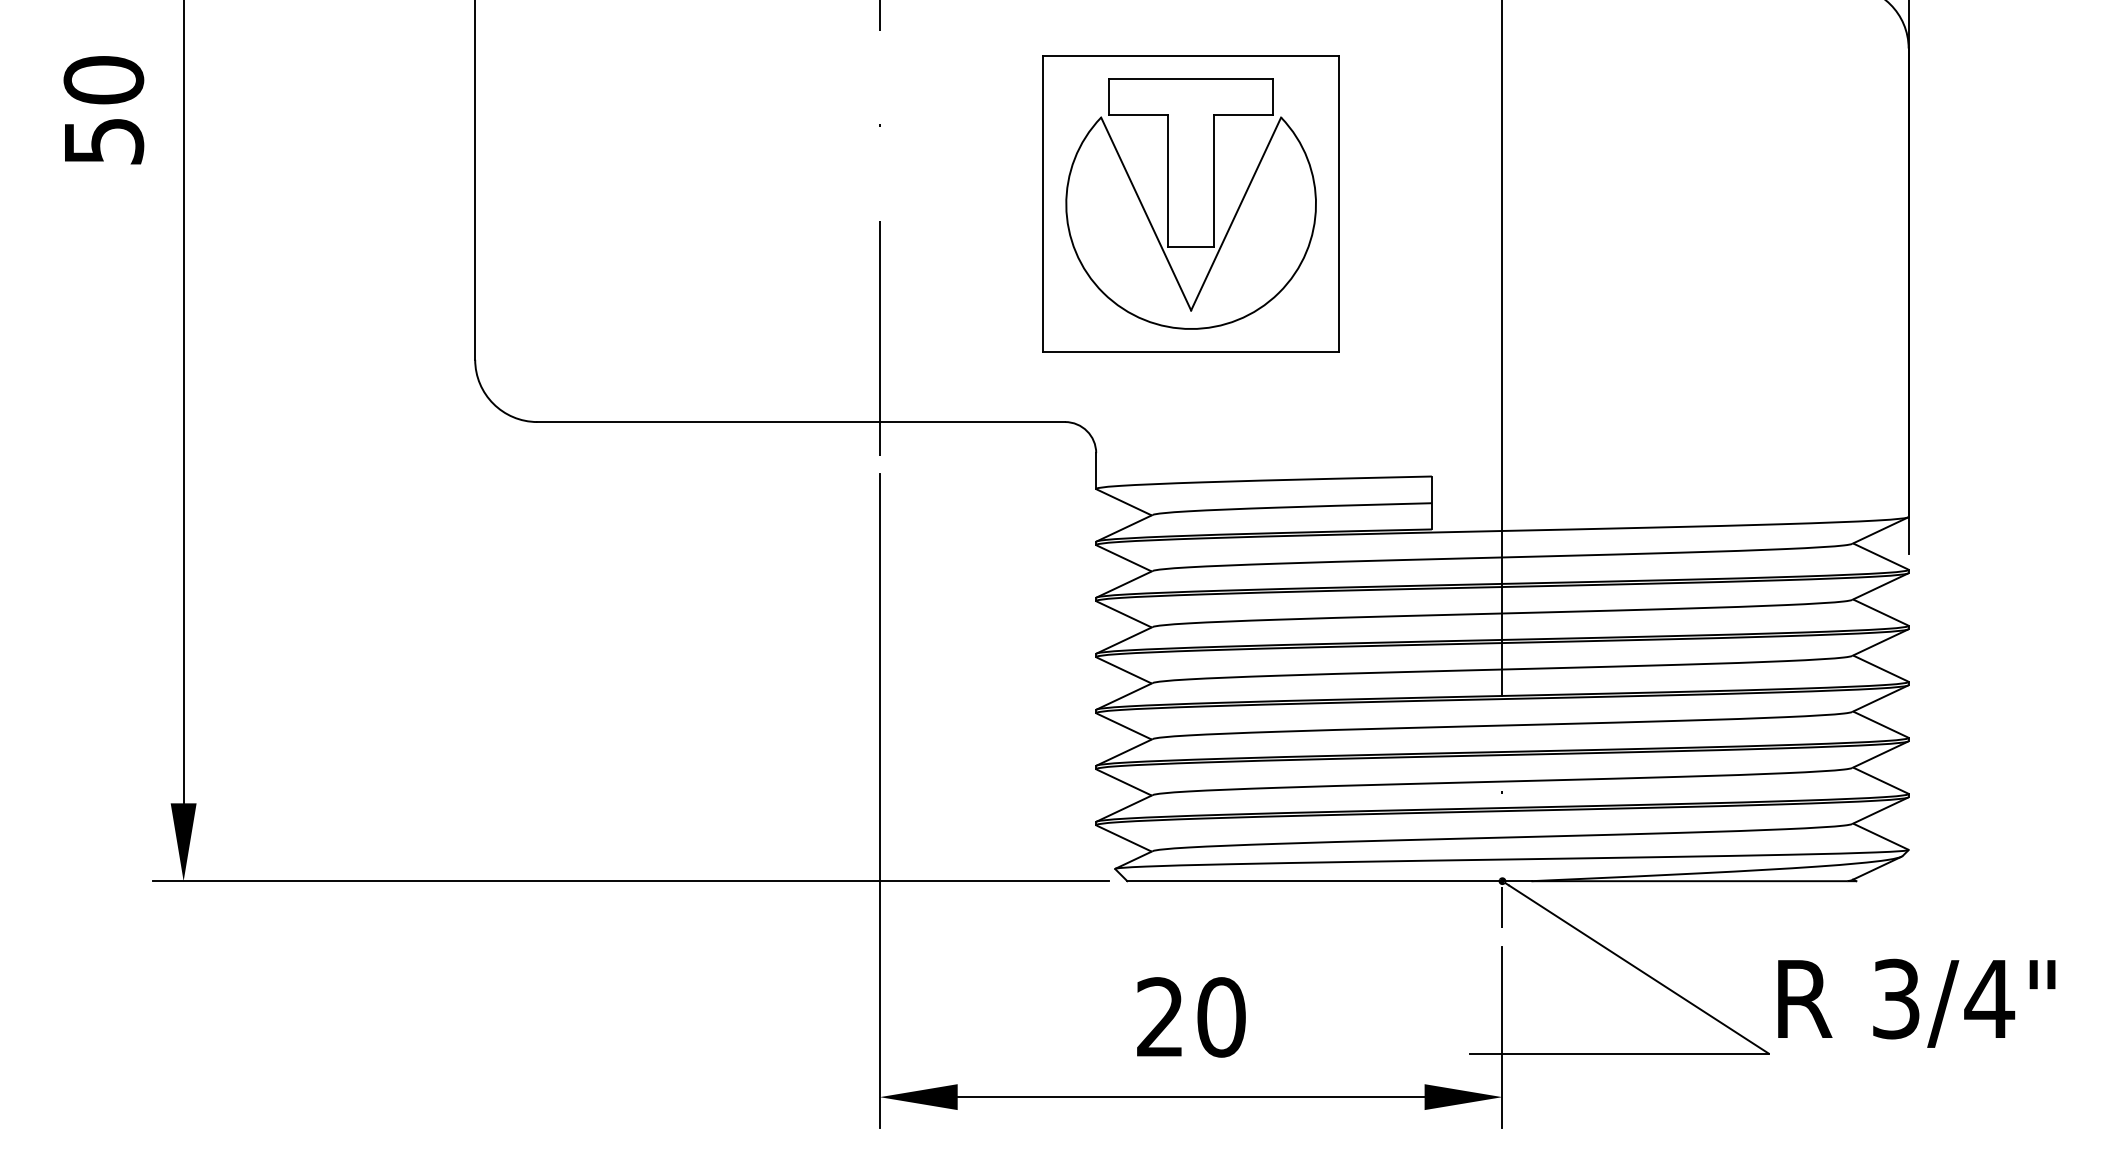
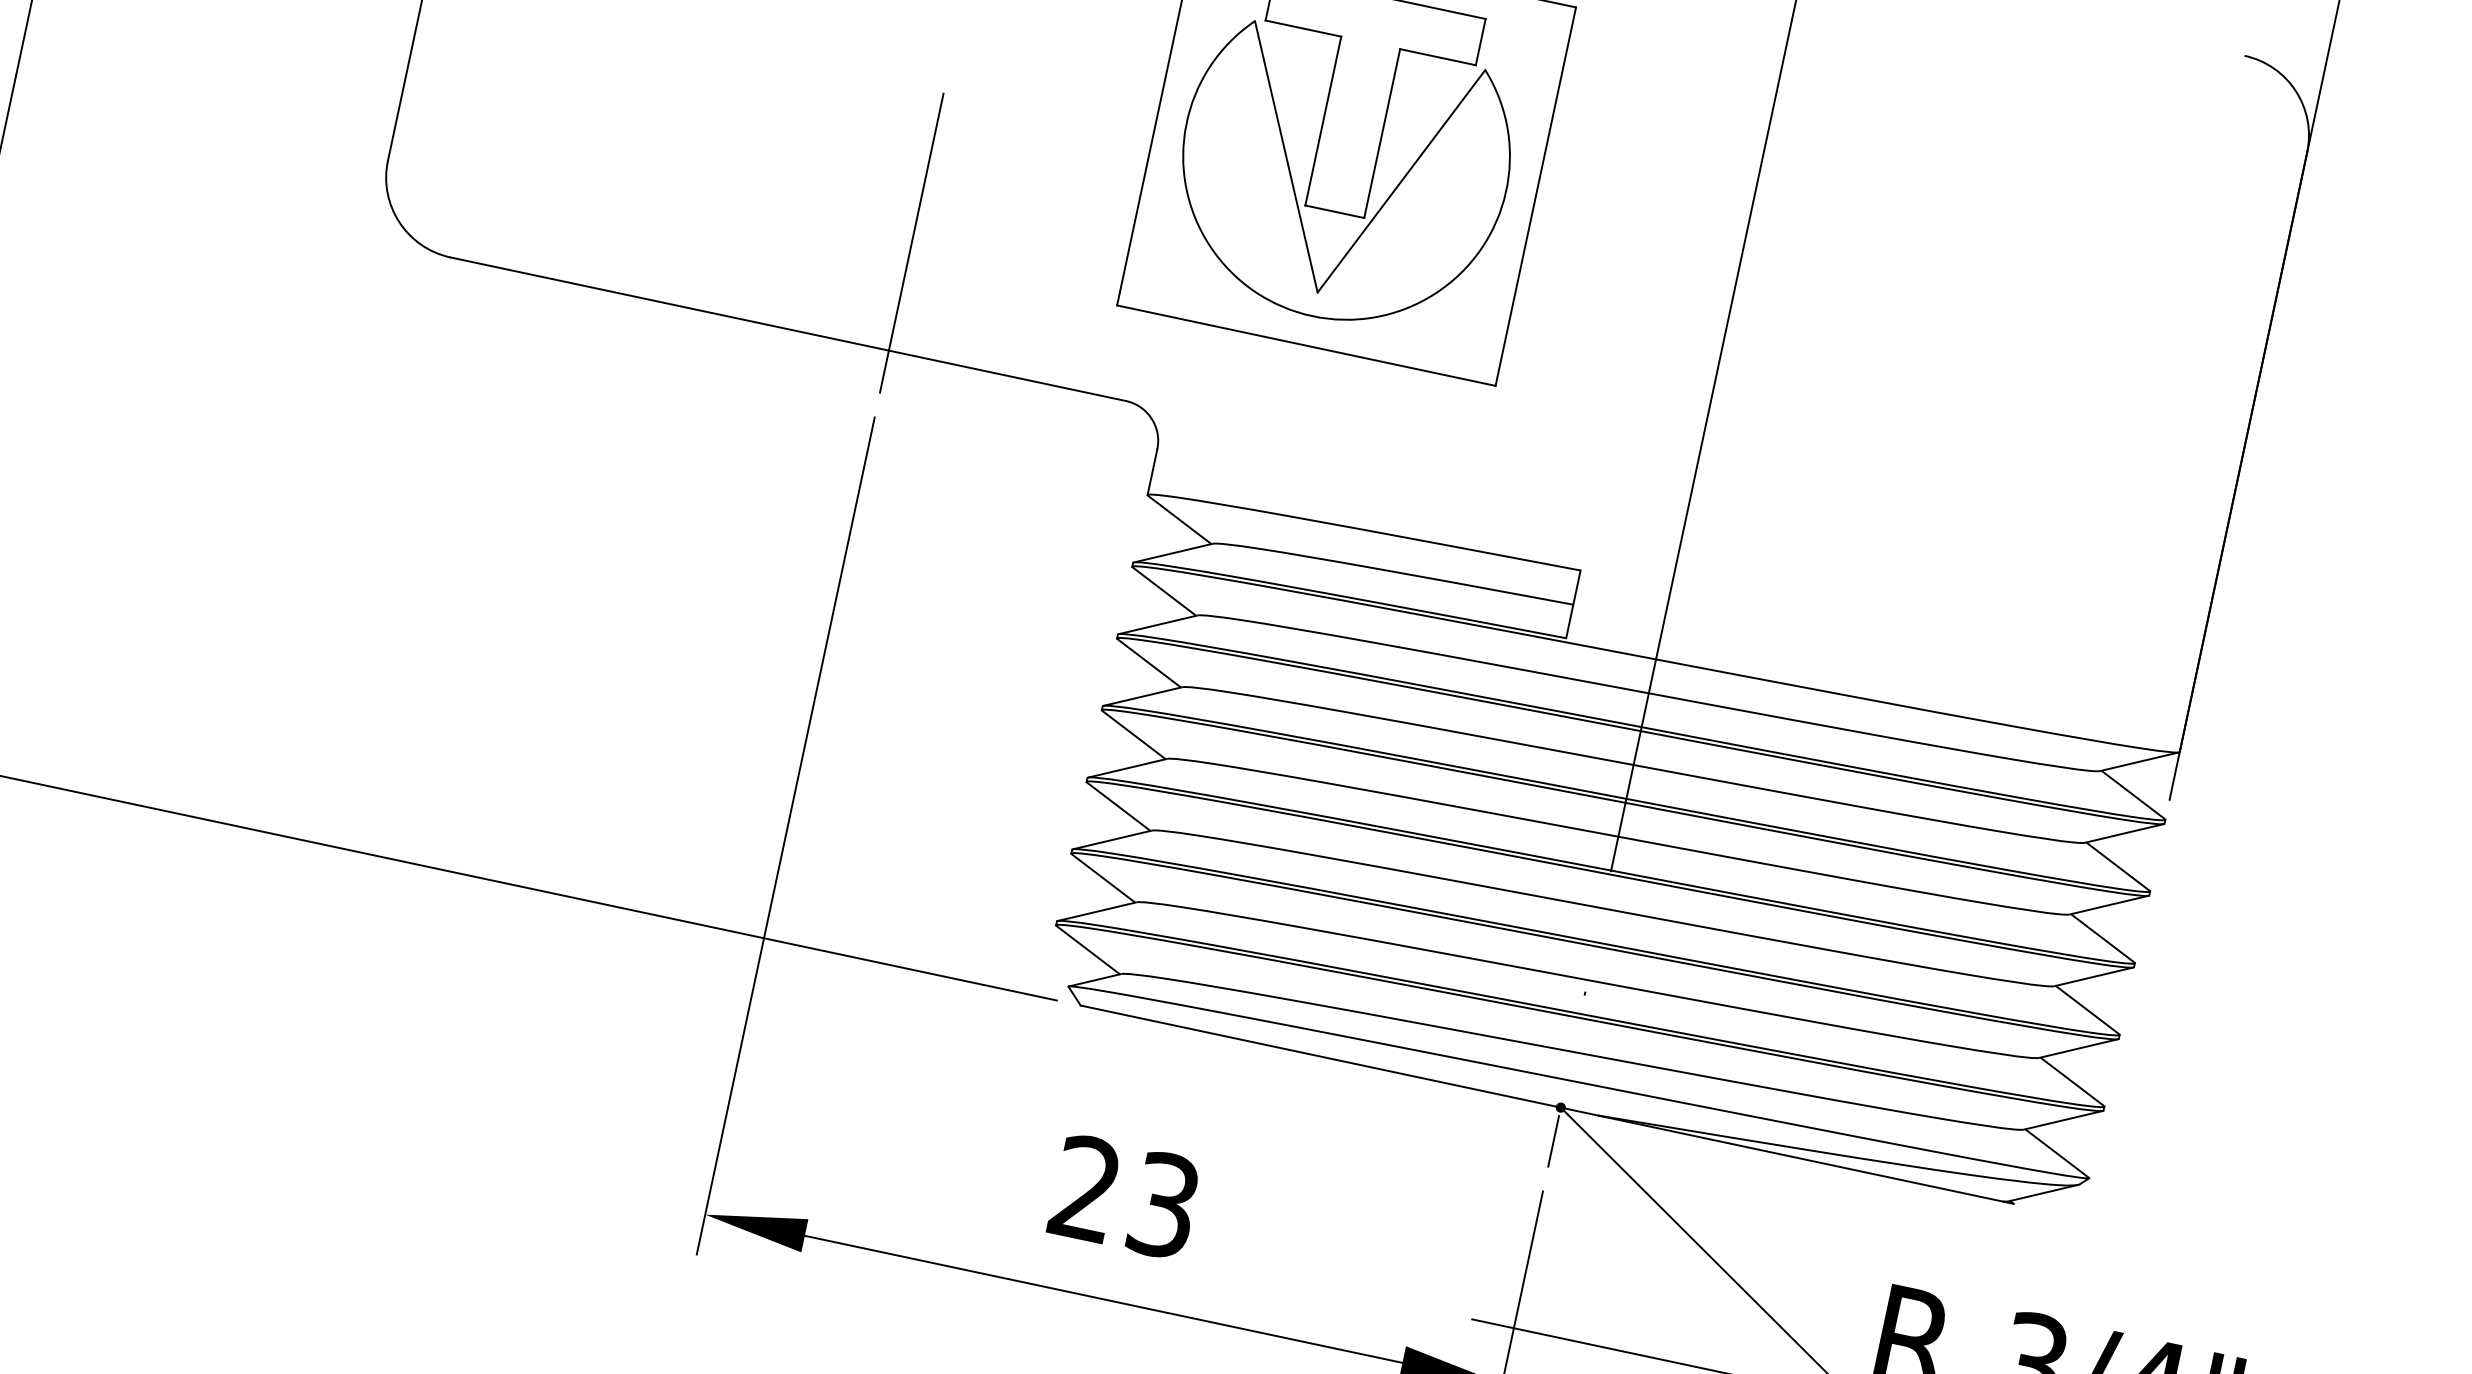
text: (1221, 1017) -> (1164, 1205), 20 -> 23

